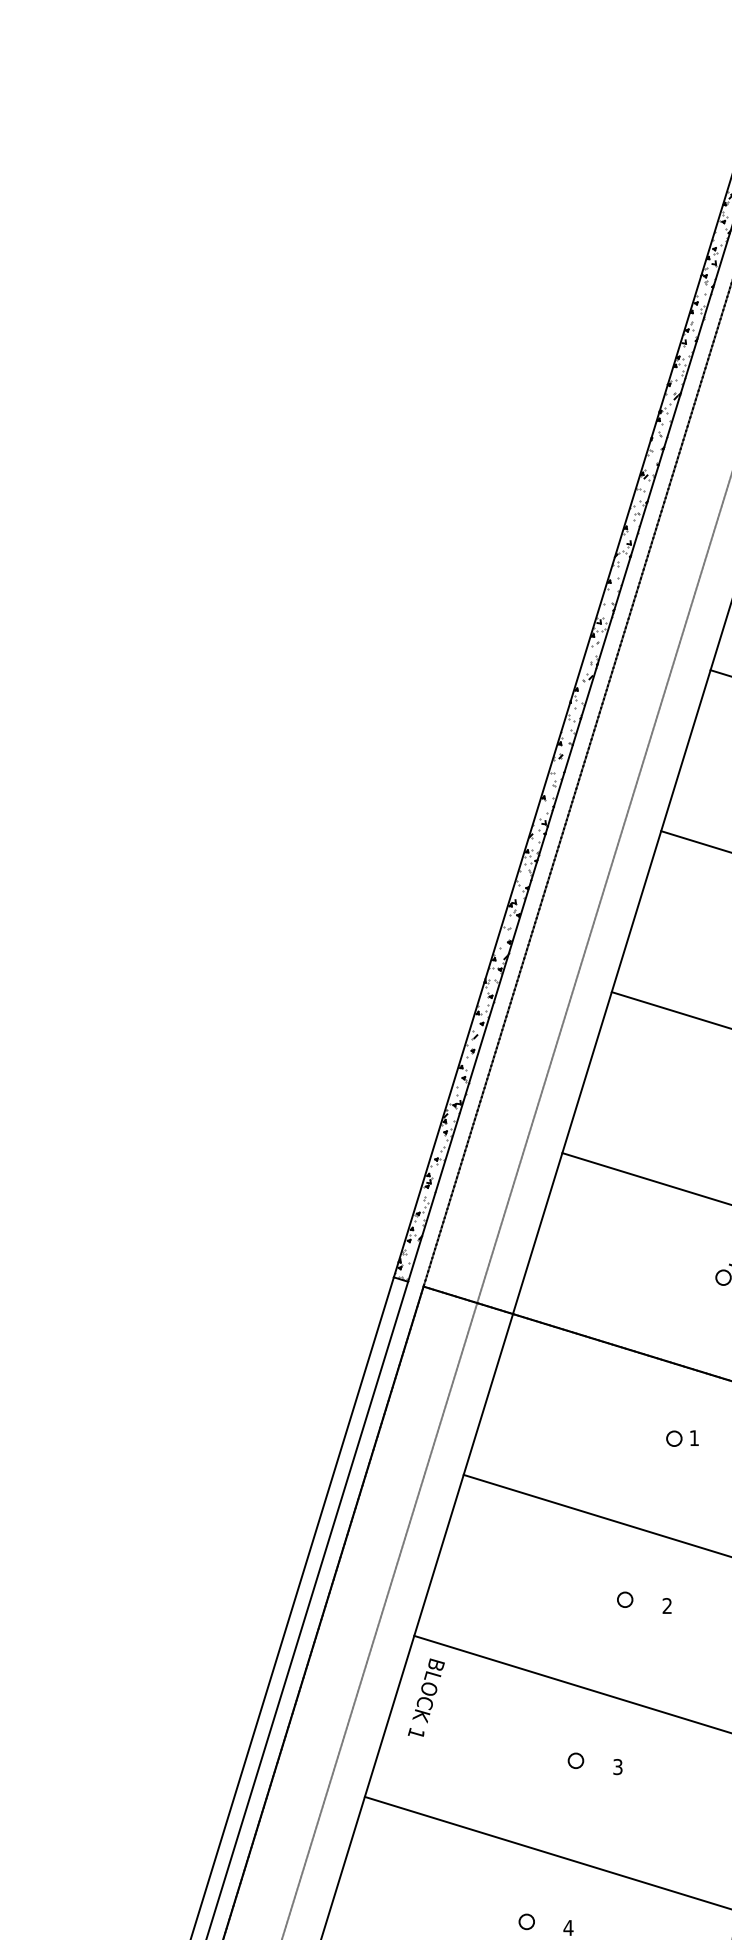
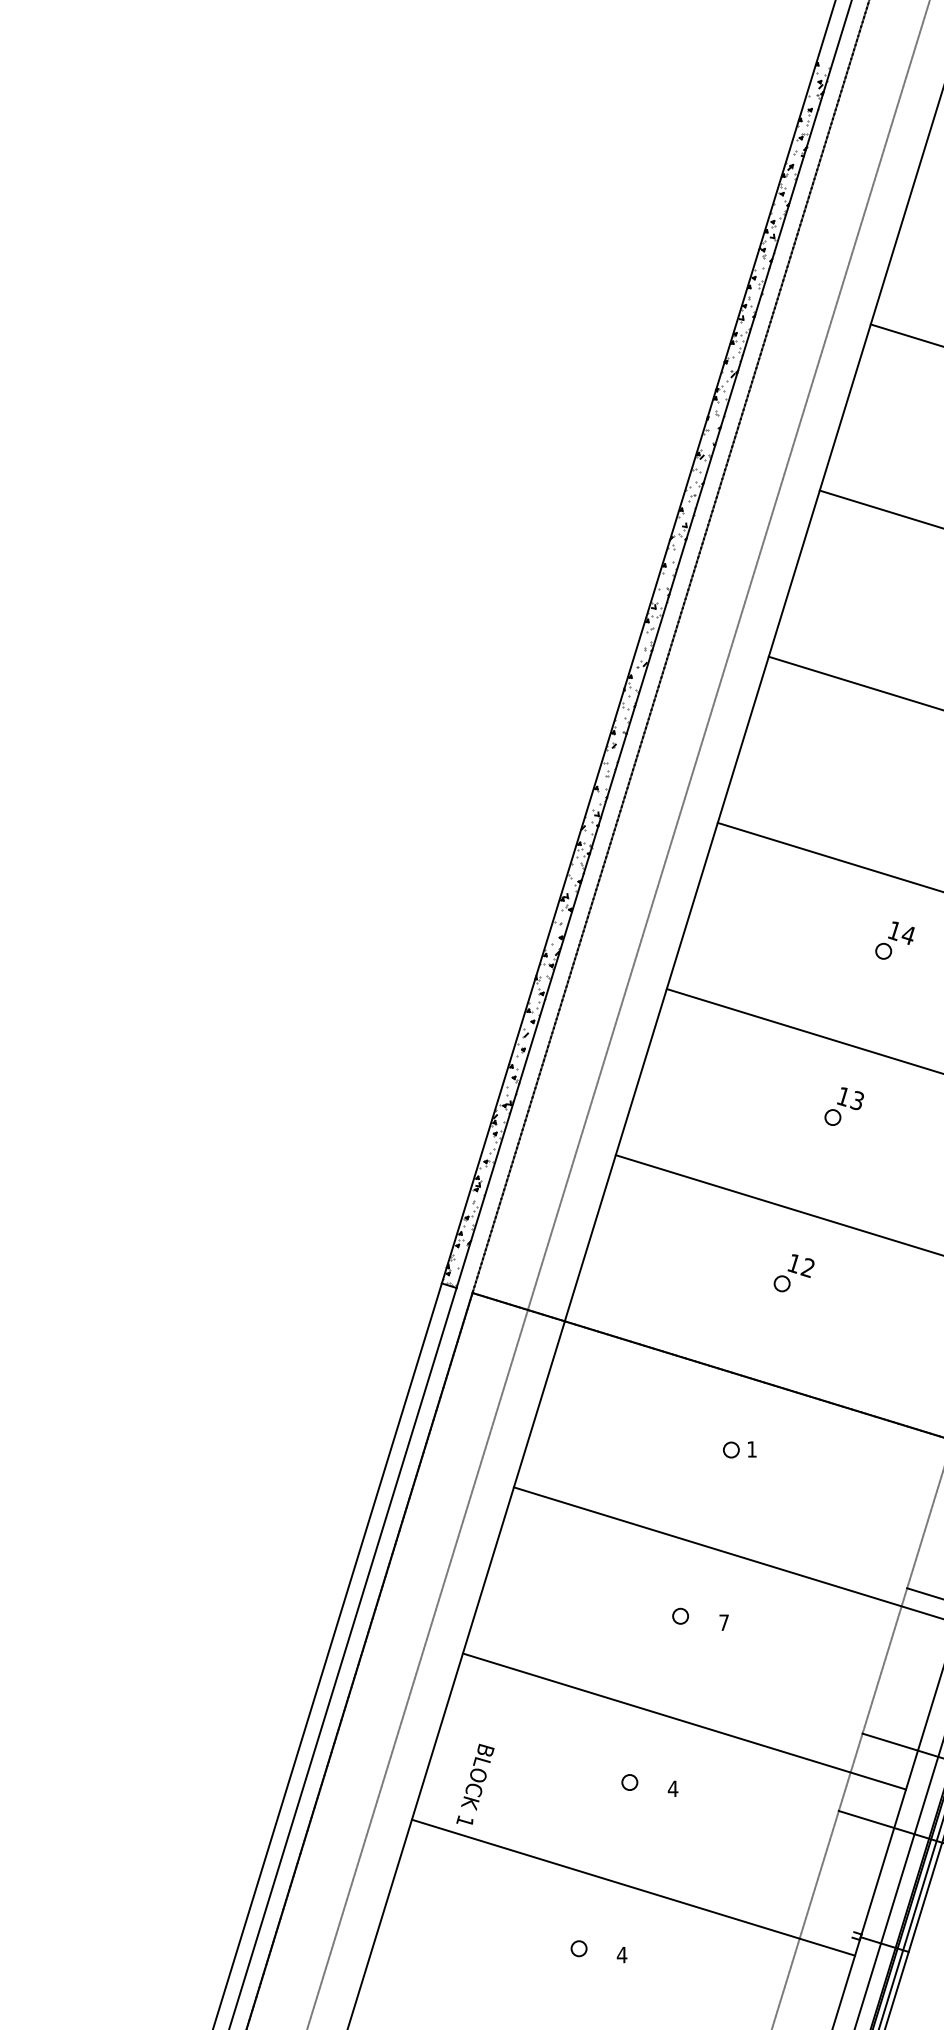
text: (666, 1605) -> (723, 1622), 2 -> 7
text: (426, 1696) -> (475, 1783), moved
text: (617, 1766) -> (672, 1788), 3 -> 4

